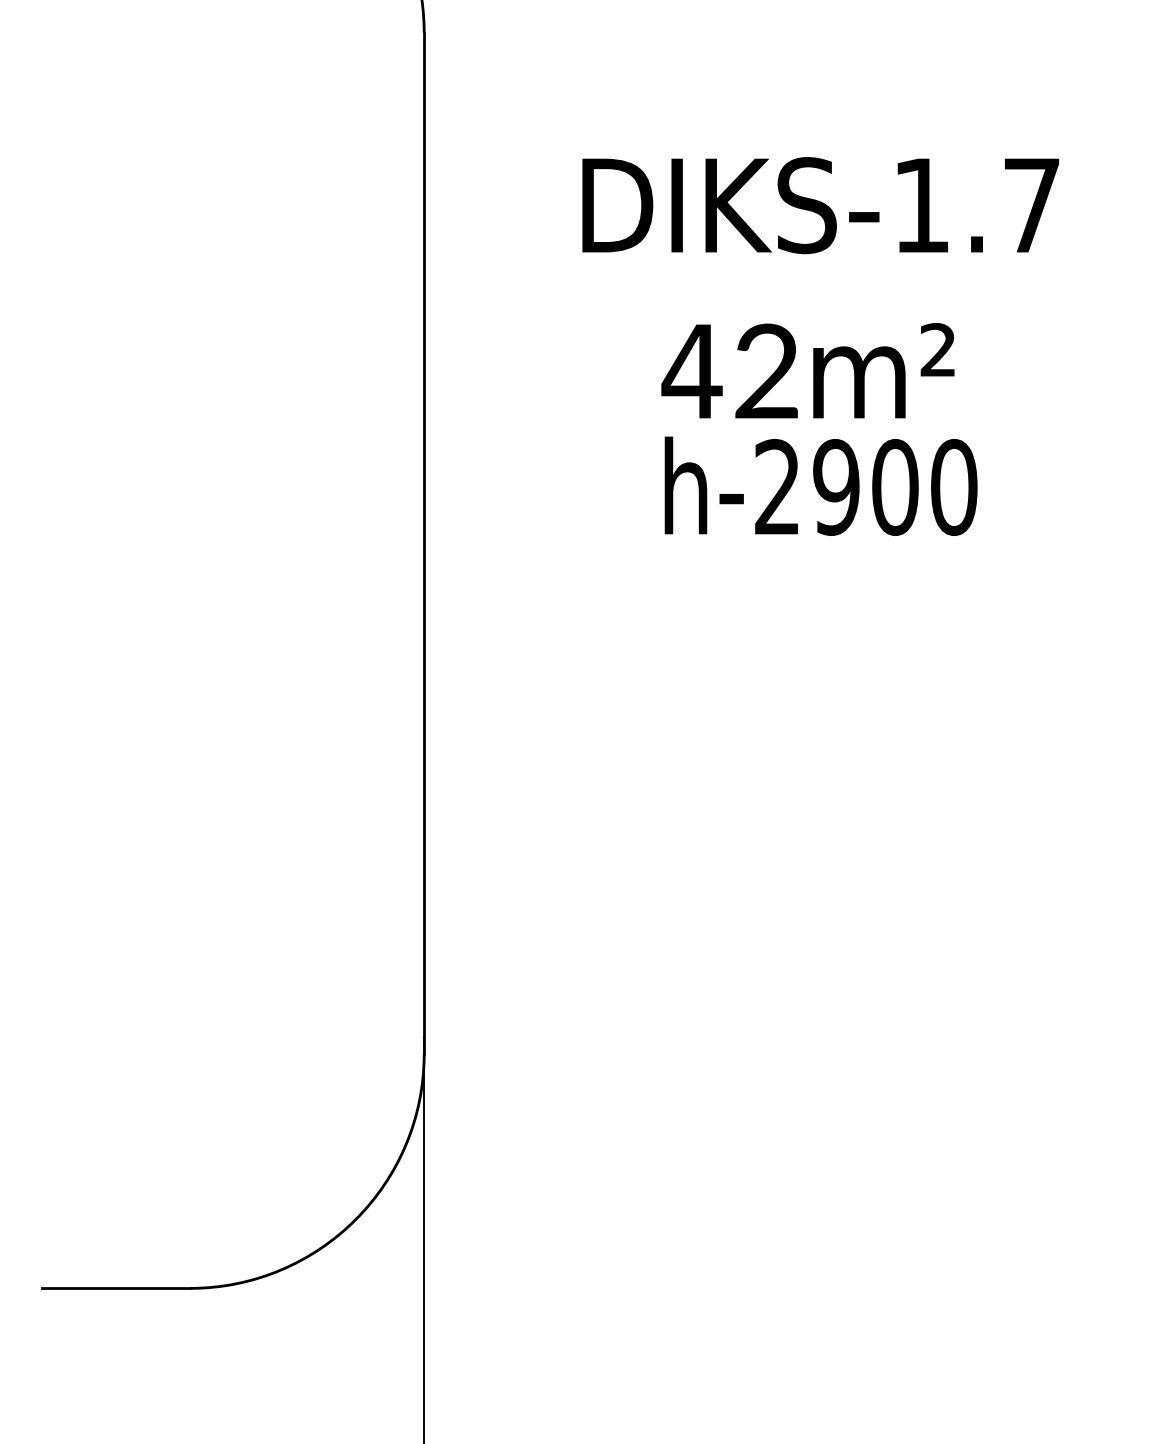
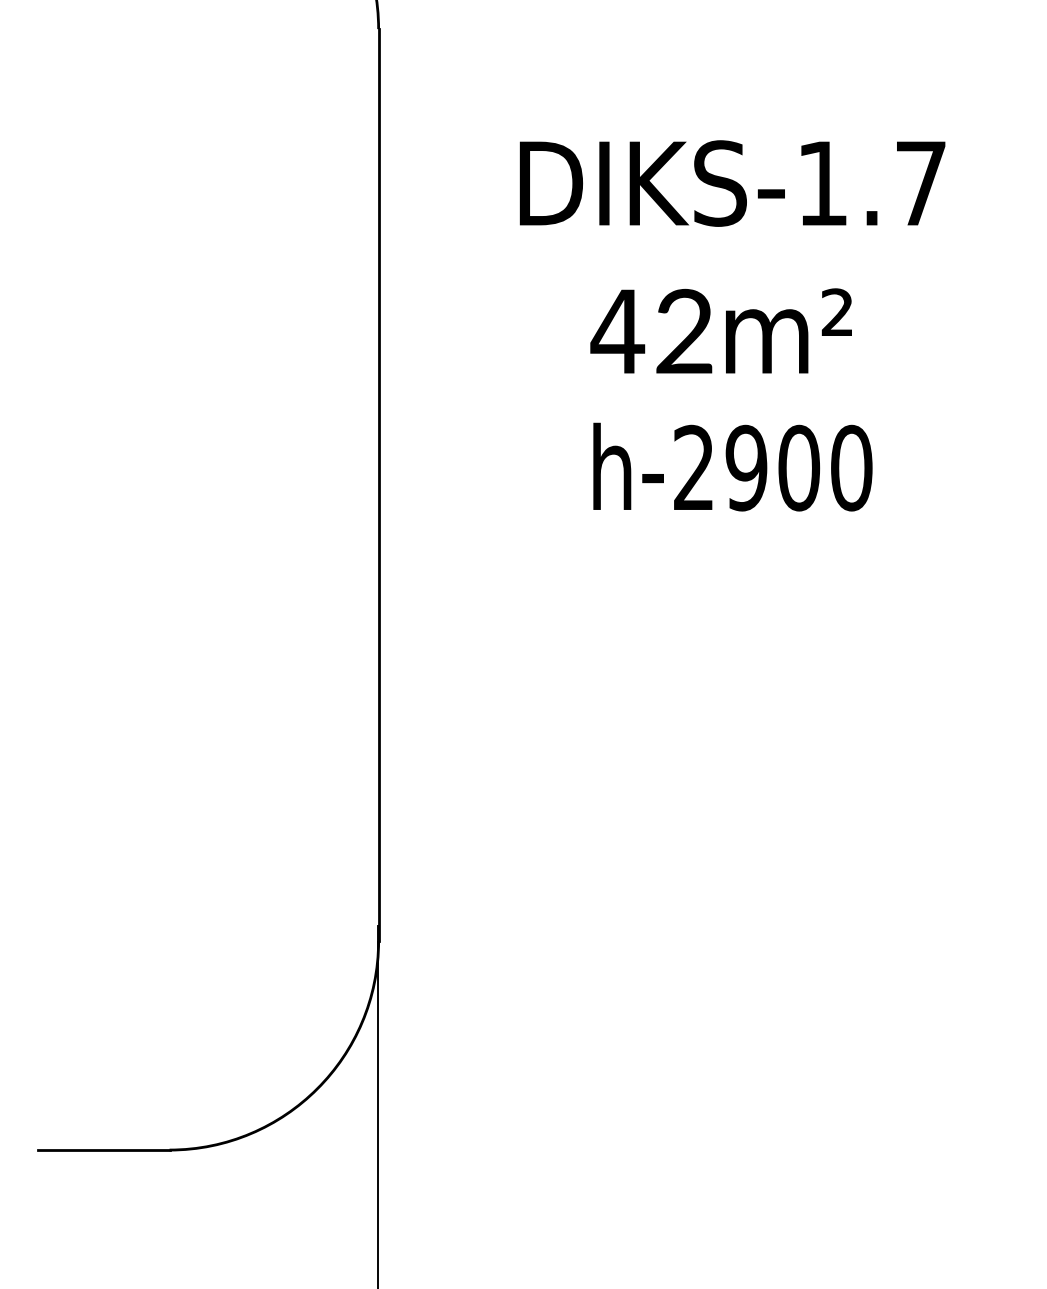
text: (820, 485) -> (732, 466), moved

